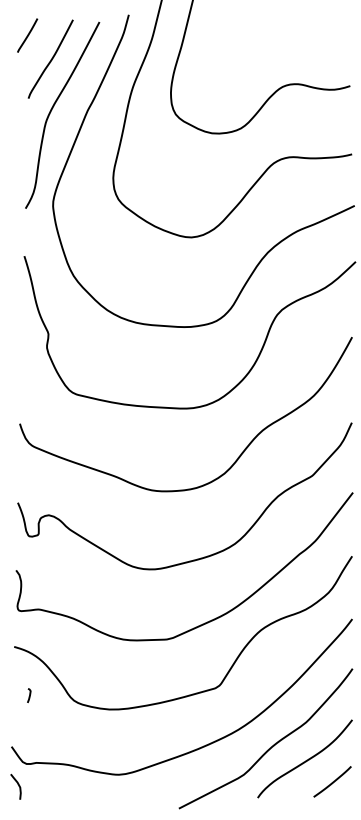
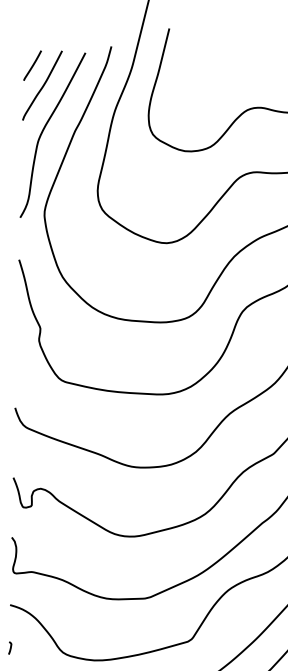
line: (27, 35) -> (32, 65), moved
part: (29, 695) -> (10, 648), moved

